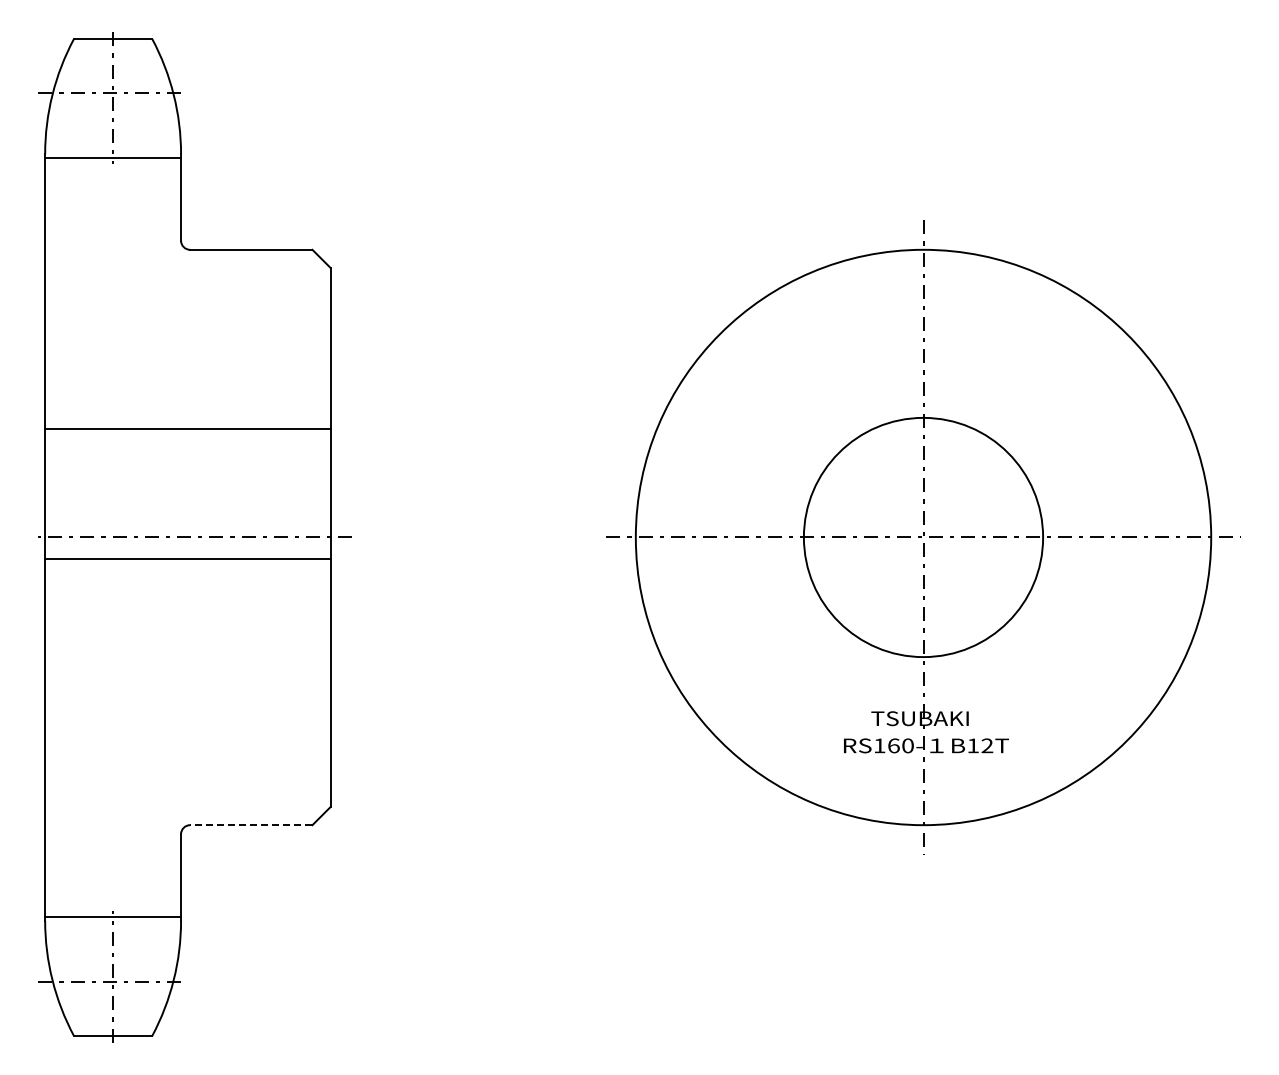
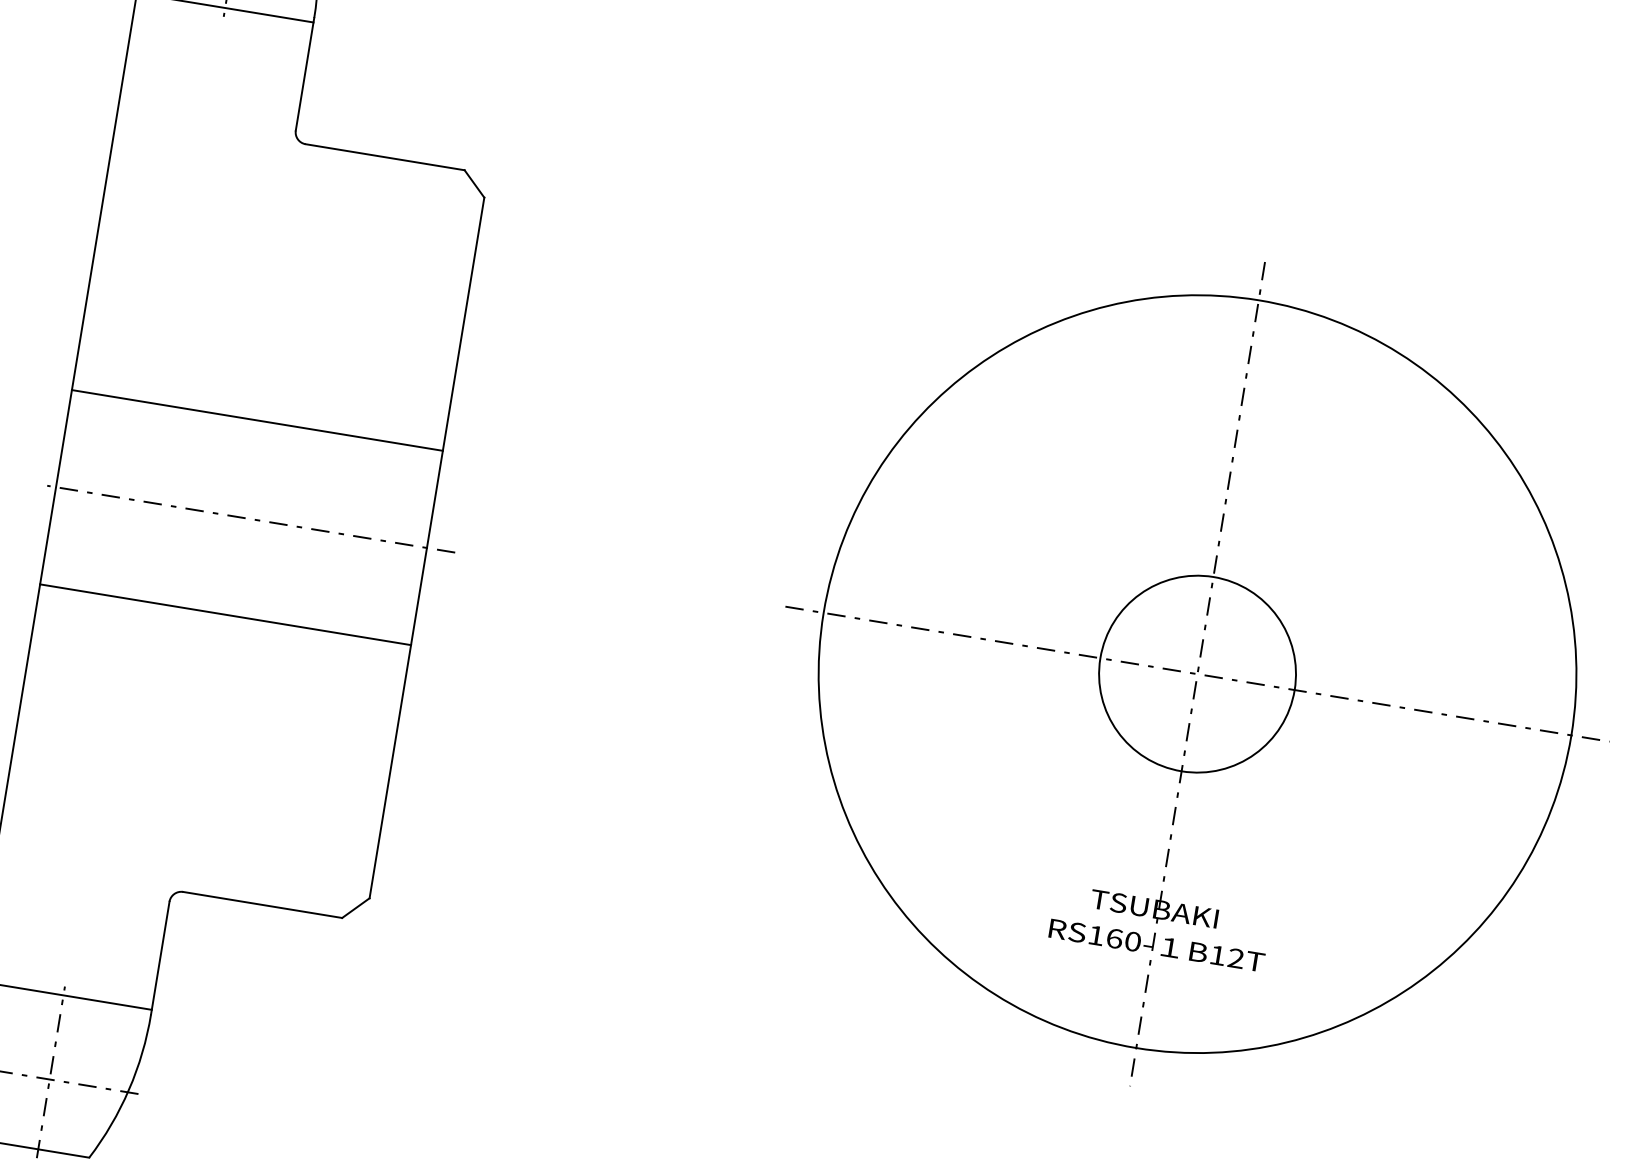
line: (187, 428) -> (256, 420), moved
circle: (923, 537) -> (1197, 674), size x0.62
line: (187, 559) -> (225, 614), moved
line: (250, 825) -> (261, 905), dashed -> solid

